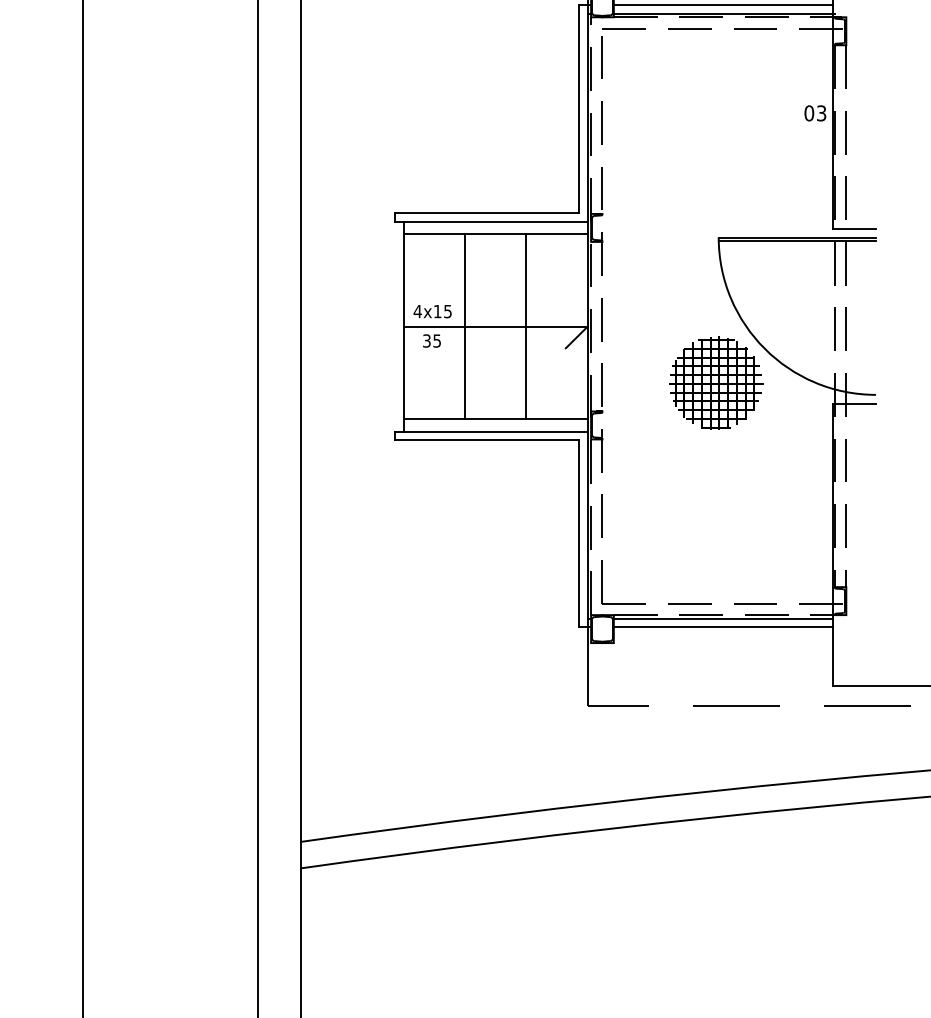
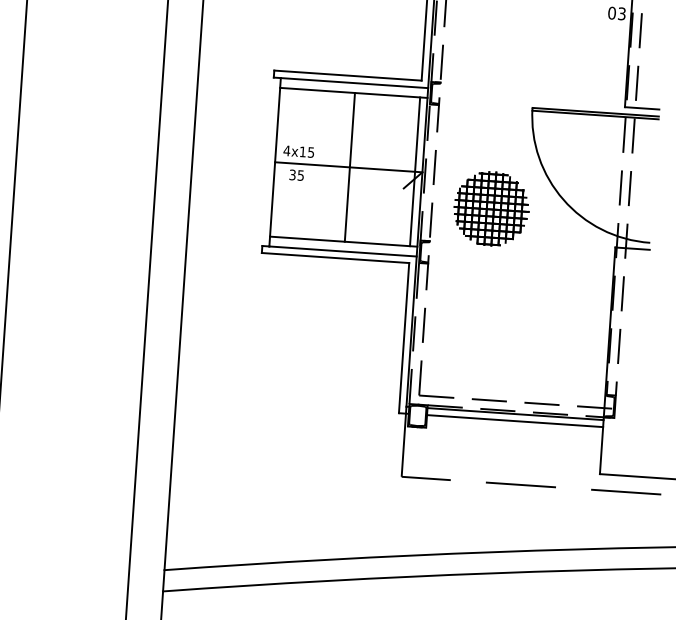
line: (465, 326) -> (350, 167), moved
line: (526, 326) -> (415, 171), moved
part: (716, 382) -> (491, 208), moved

